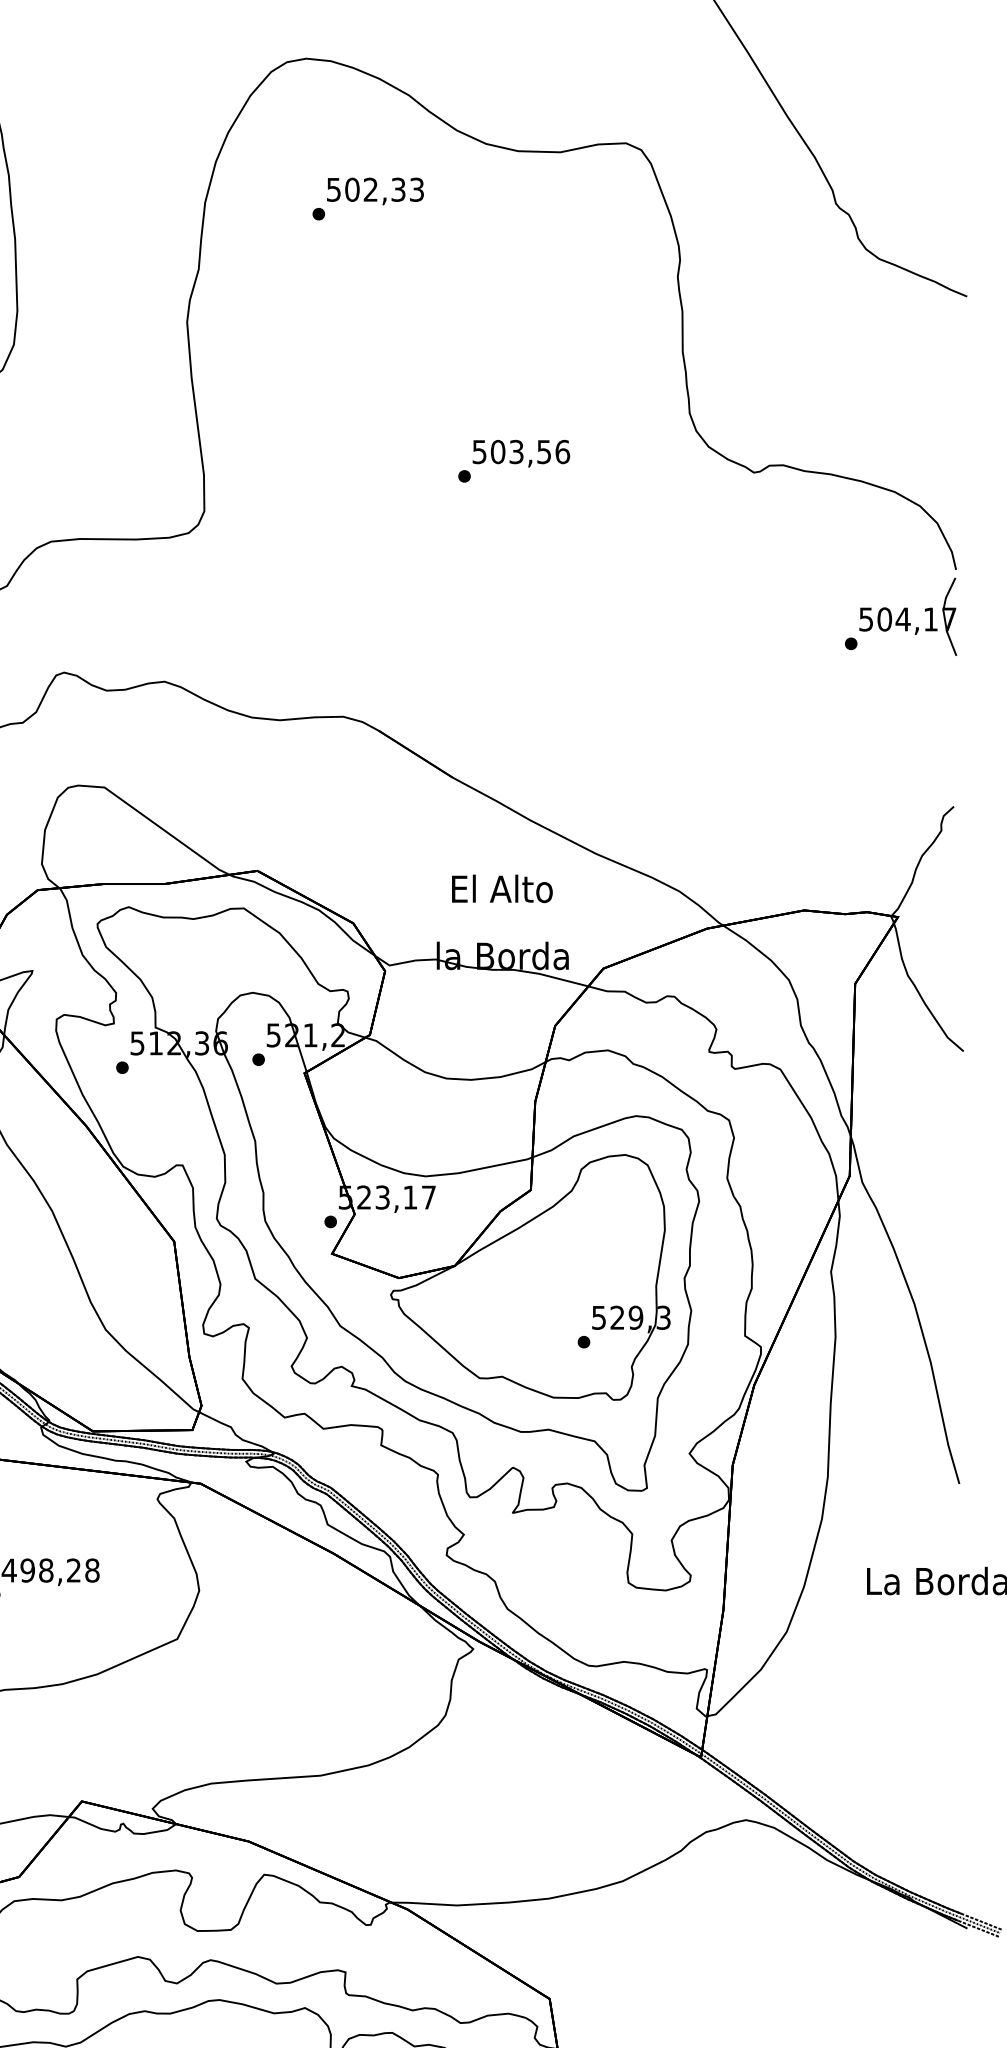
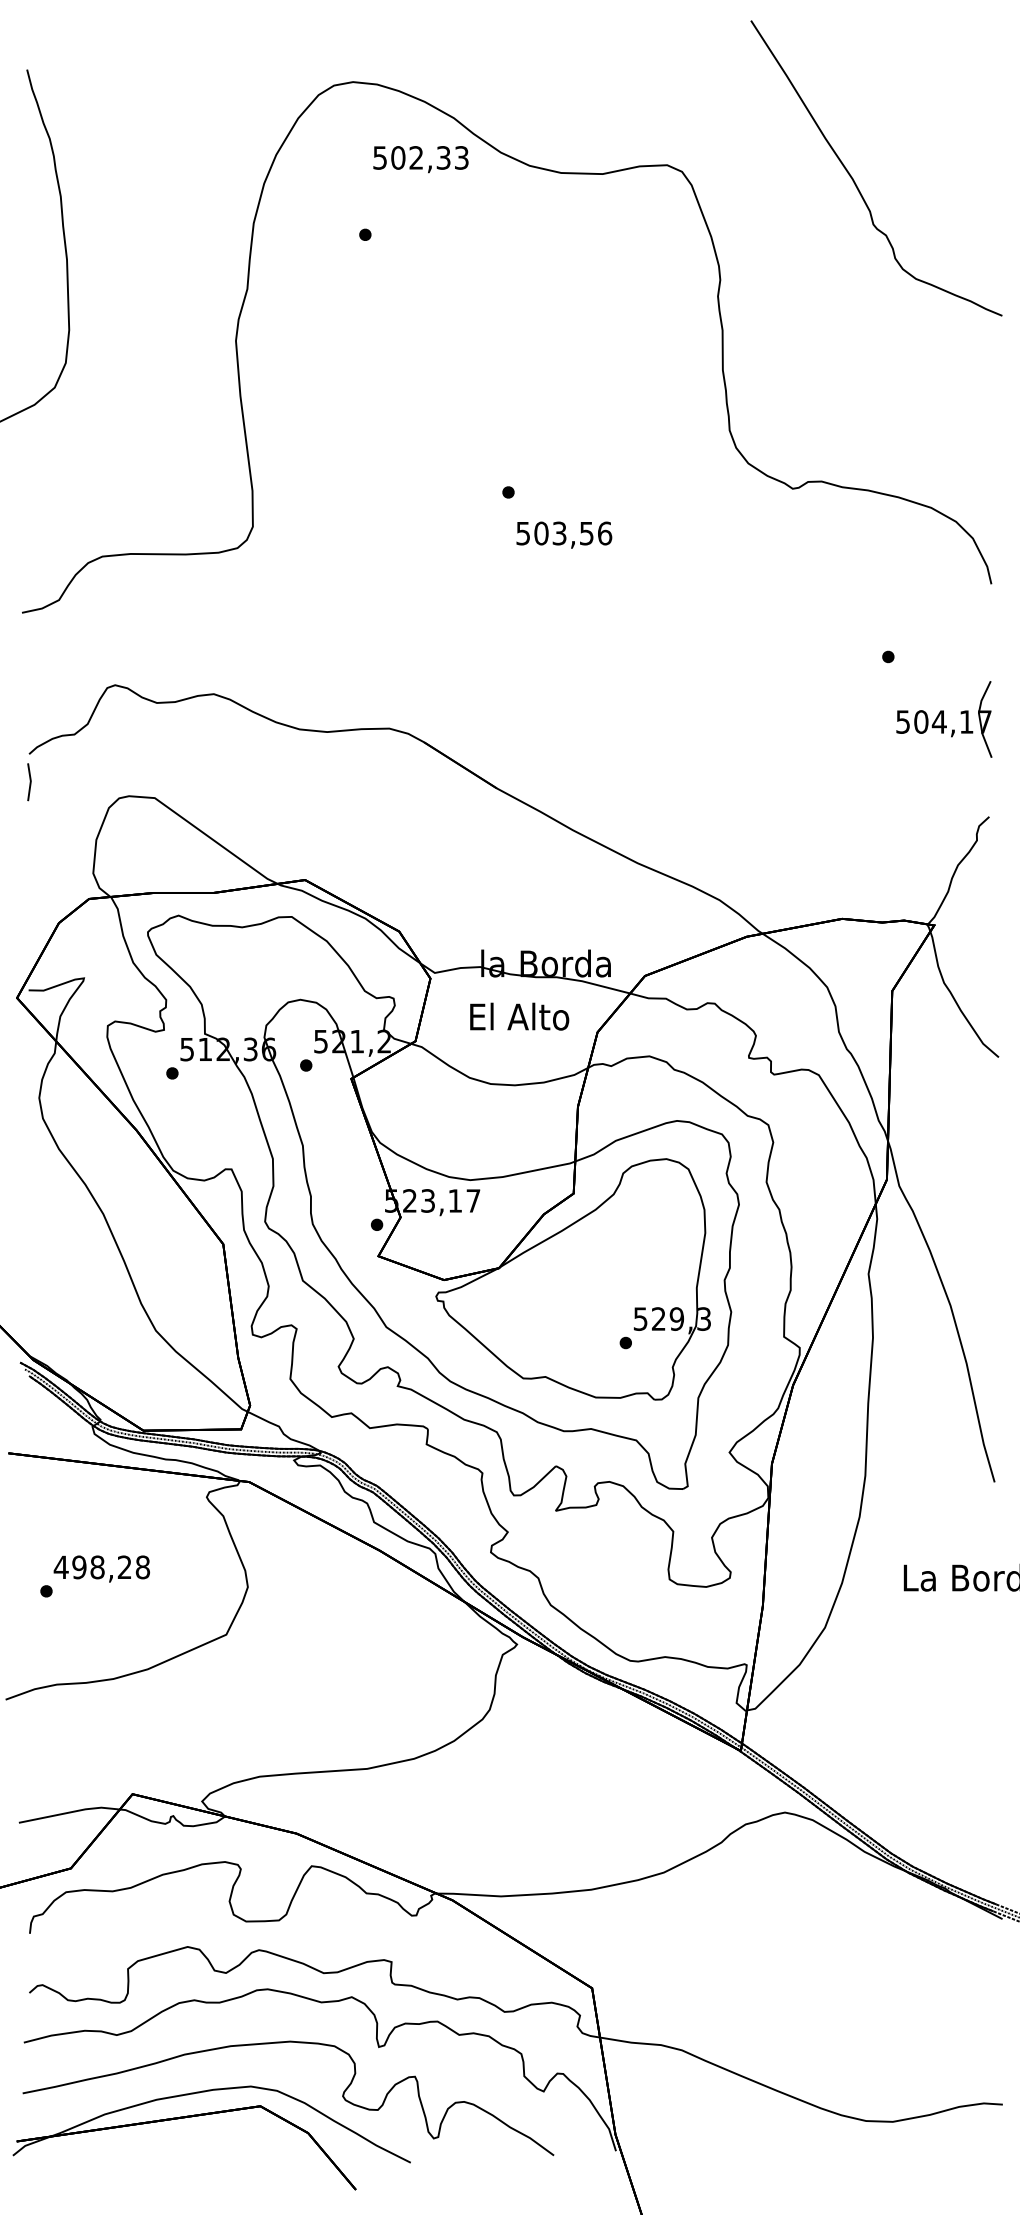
text: (374, 191) -> (420, 159), moved
text: (521, 453) -> (564, 534), moved
part: (908, 616) -> (944, 719), moved
text: (502, 888) -> (519, 1016), moved

